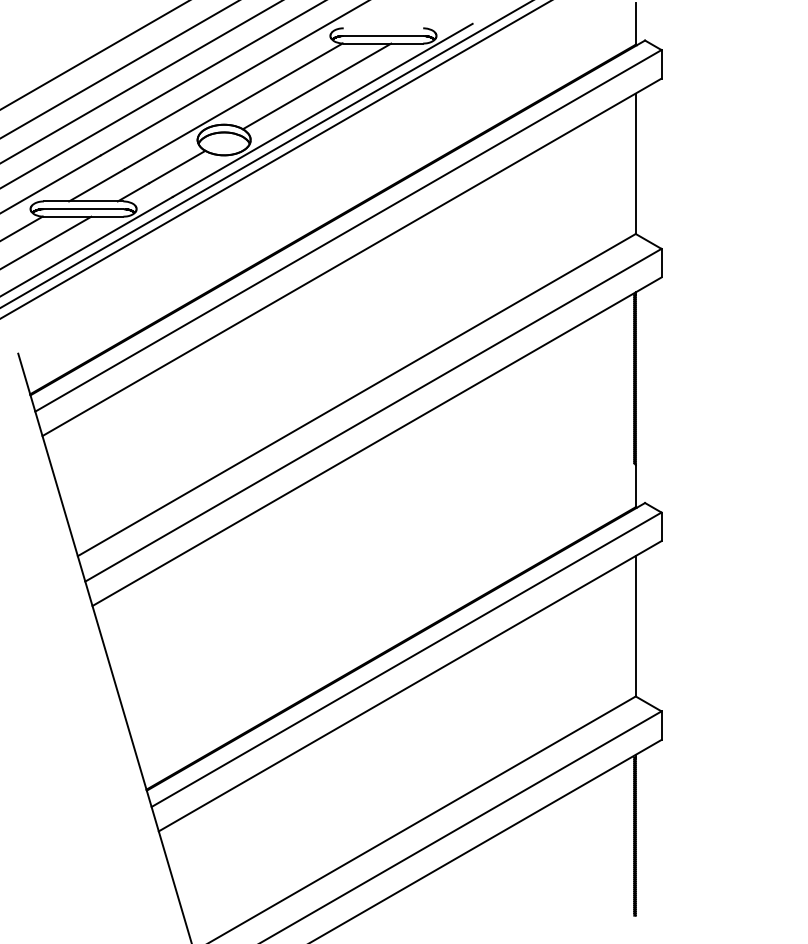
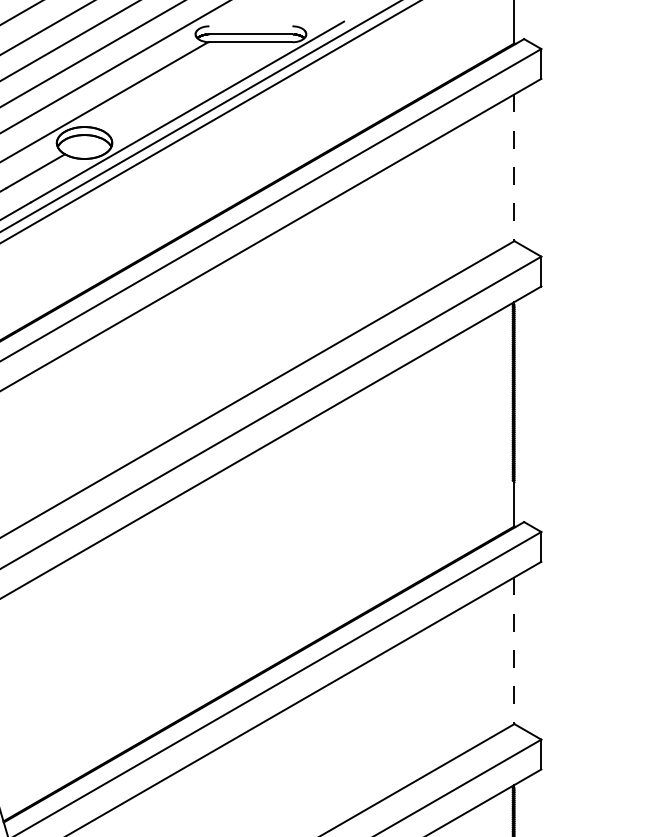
line: (316, 86) -> (181, 87), removed
line: (635, 164) -> (514, 168), solid -> dashed
line: (635, 626) -> (514, 651), solid -> dashed

